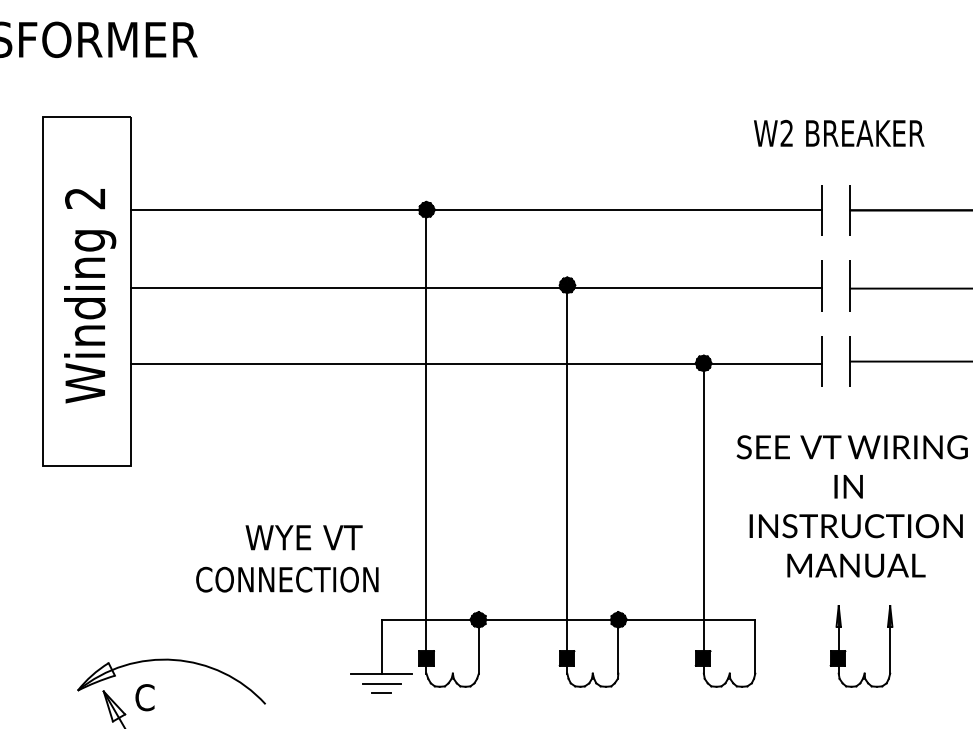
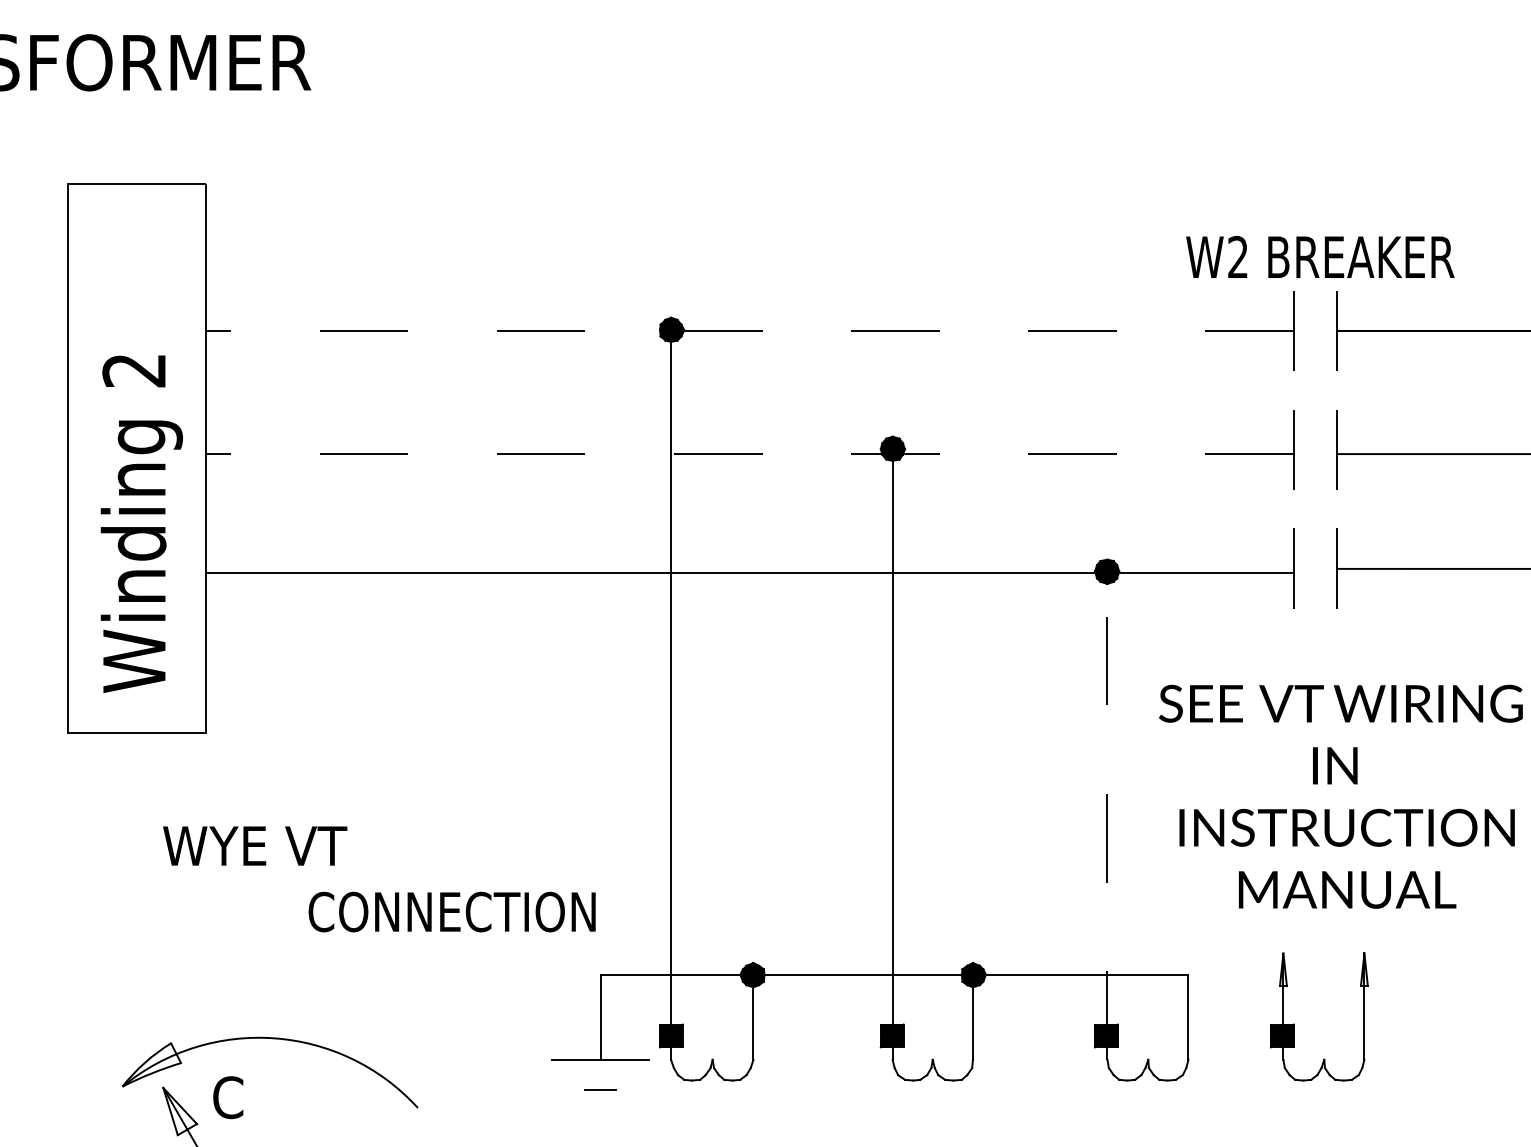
text: (839, 132) -> (1320, 255), moved
line: (476, 210) -> (749, 331), solid -> dashed
line: (476, 288) -> (749, 453), solid -> dashed
text: (90, 296) -> (142, 524), moved
line: (703, 517) -> (1106, 814), solid -> dashed
text: (303, 537) -> (254, 845), moved
part: (846, 651) -> (1295, 1025), moved
line: (381, 684) -> (600, 1076), removed

